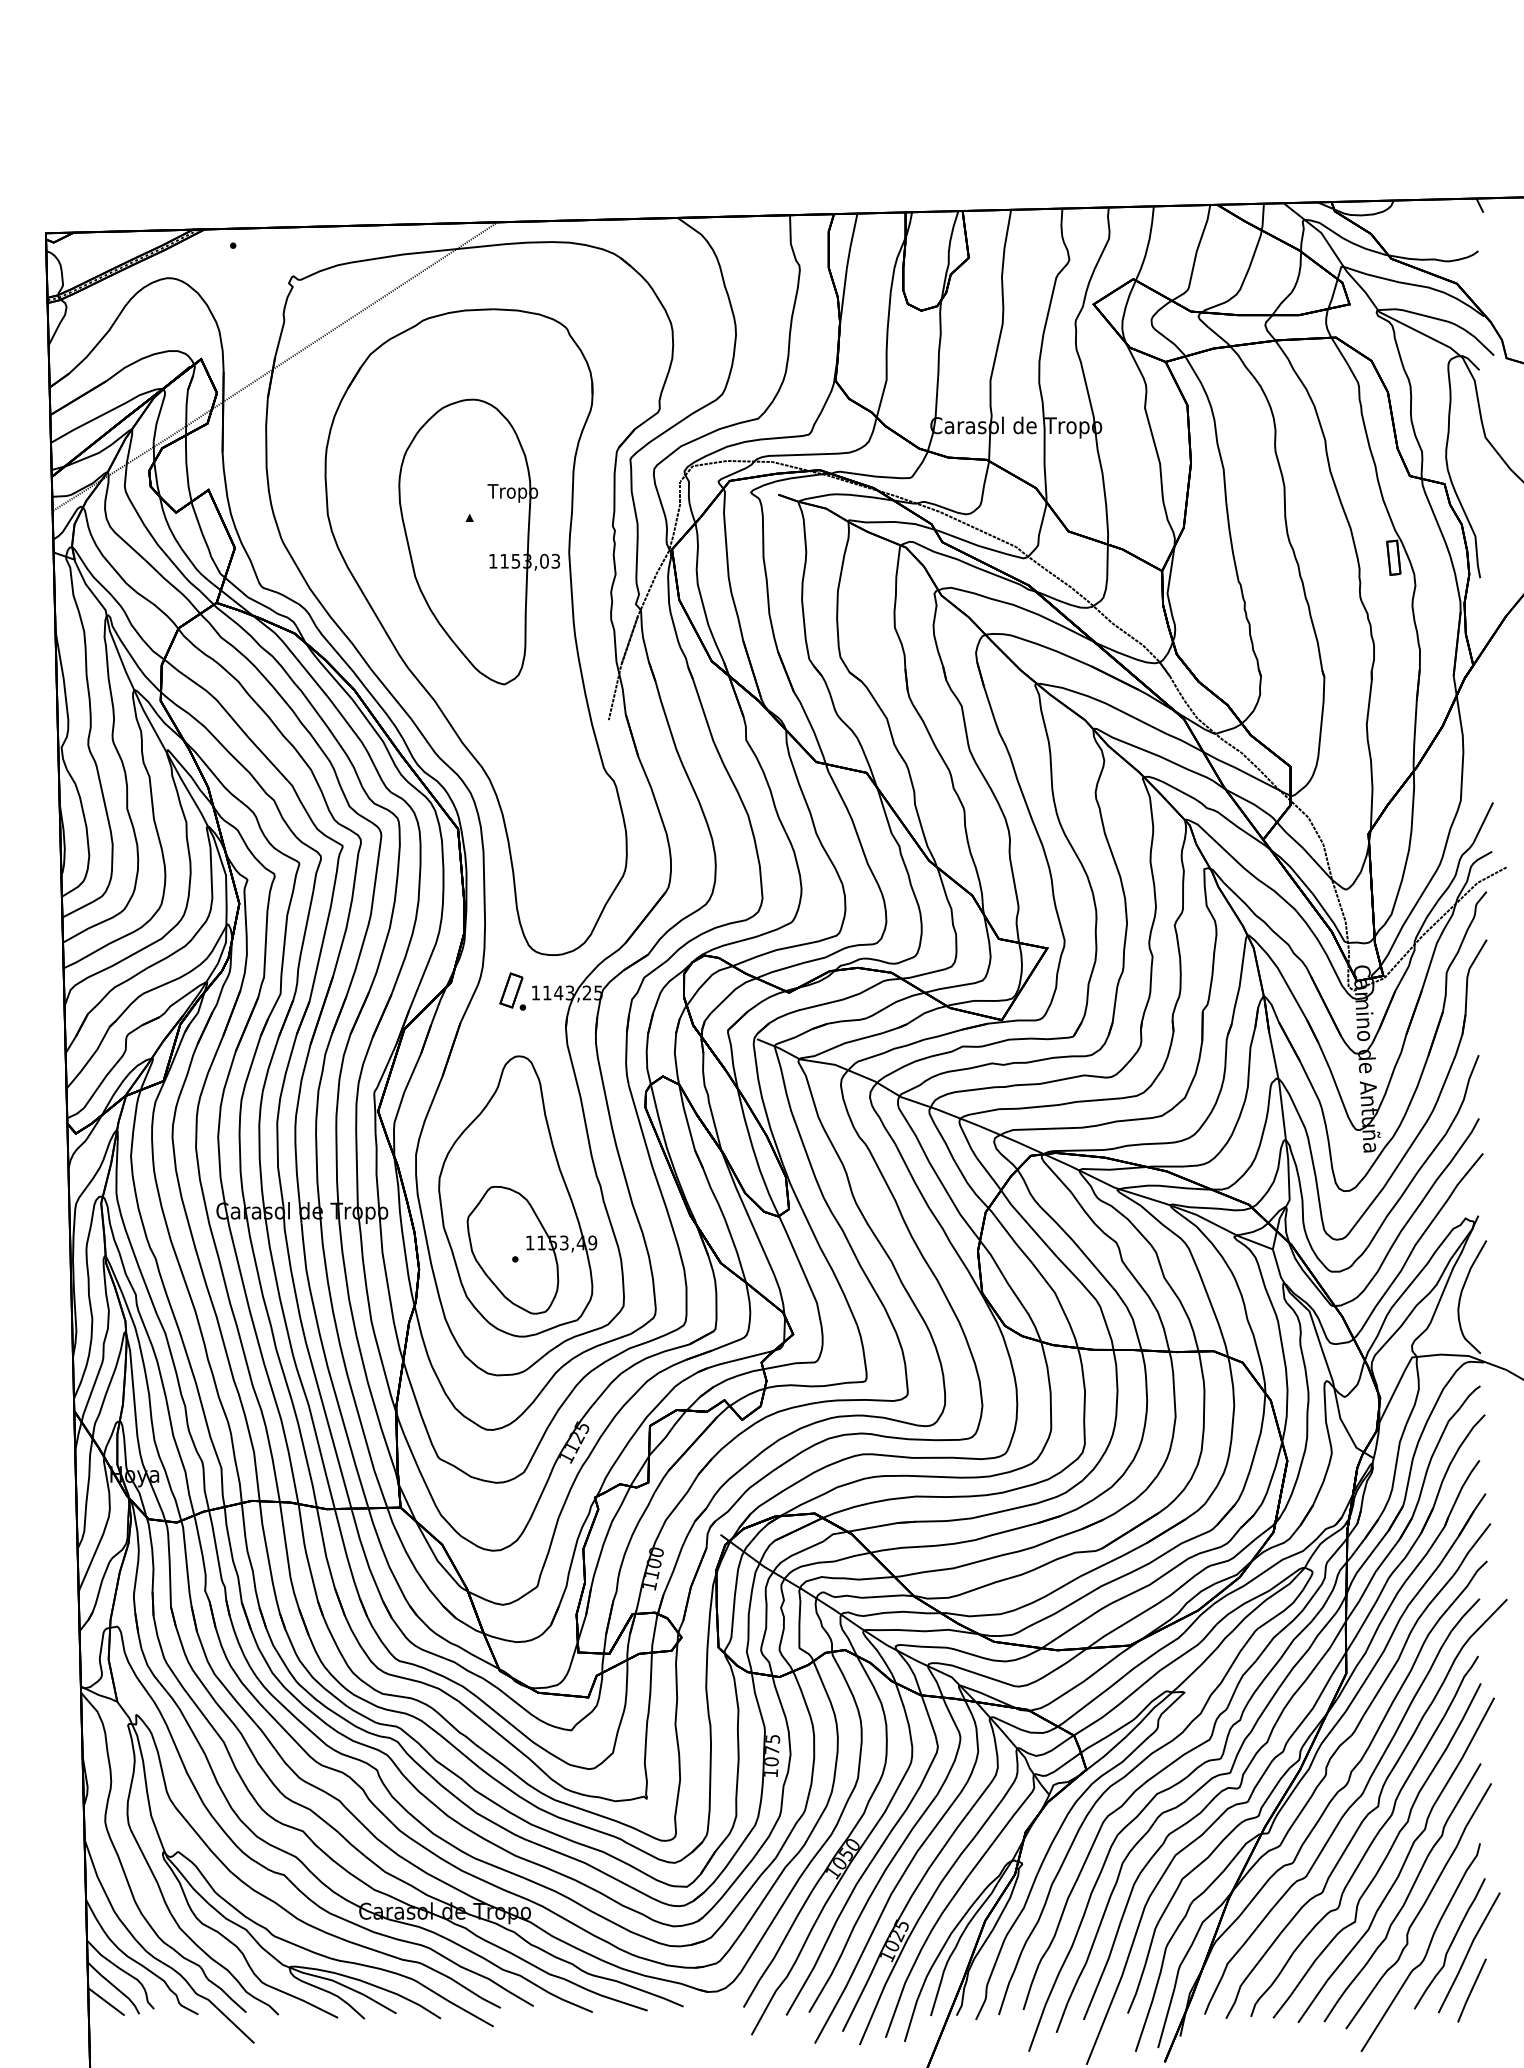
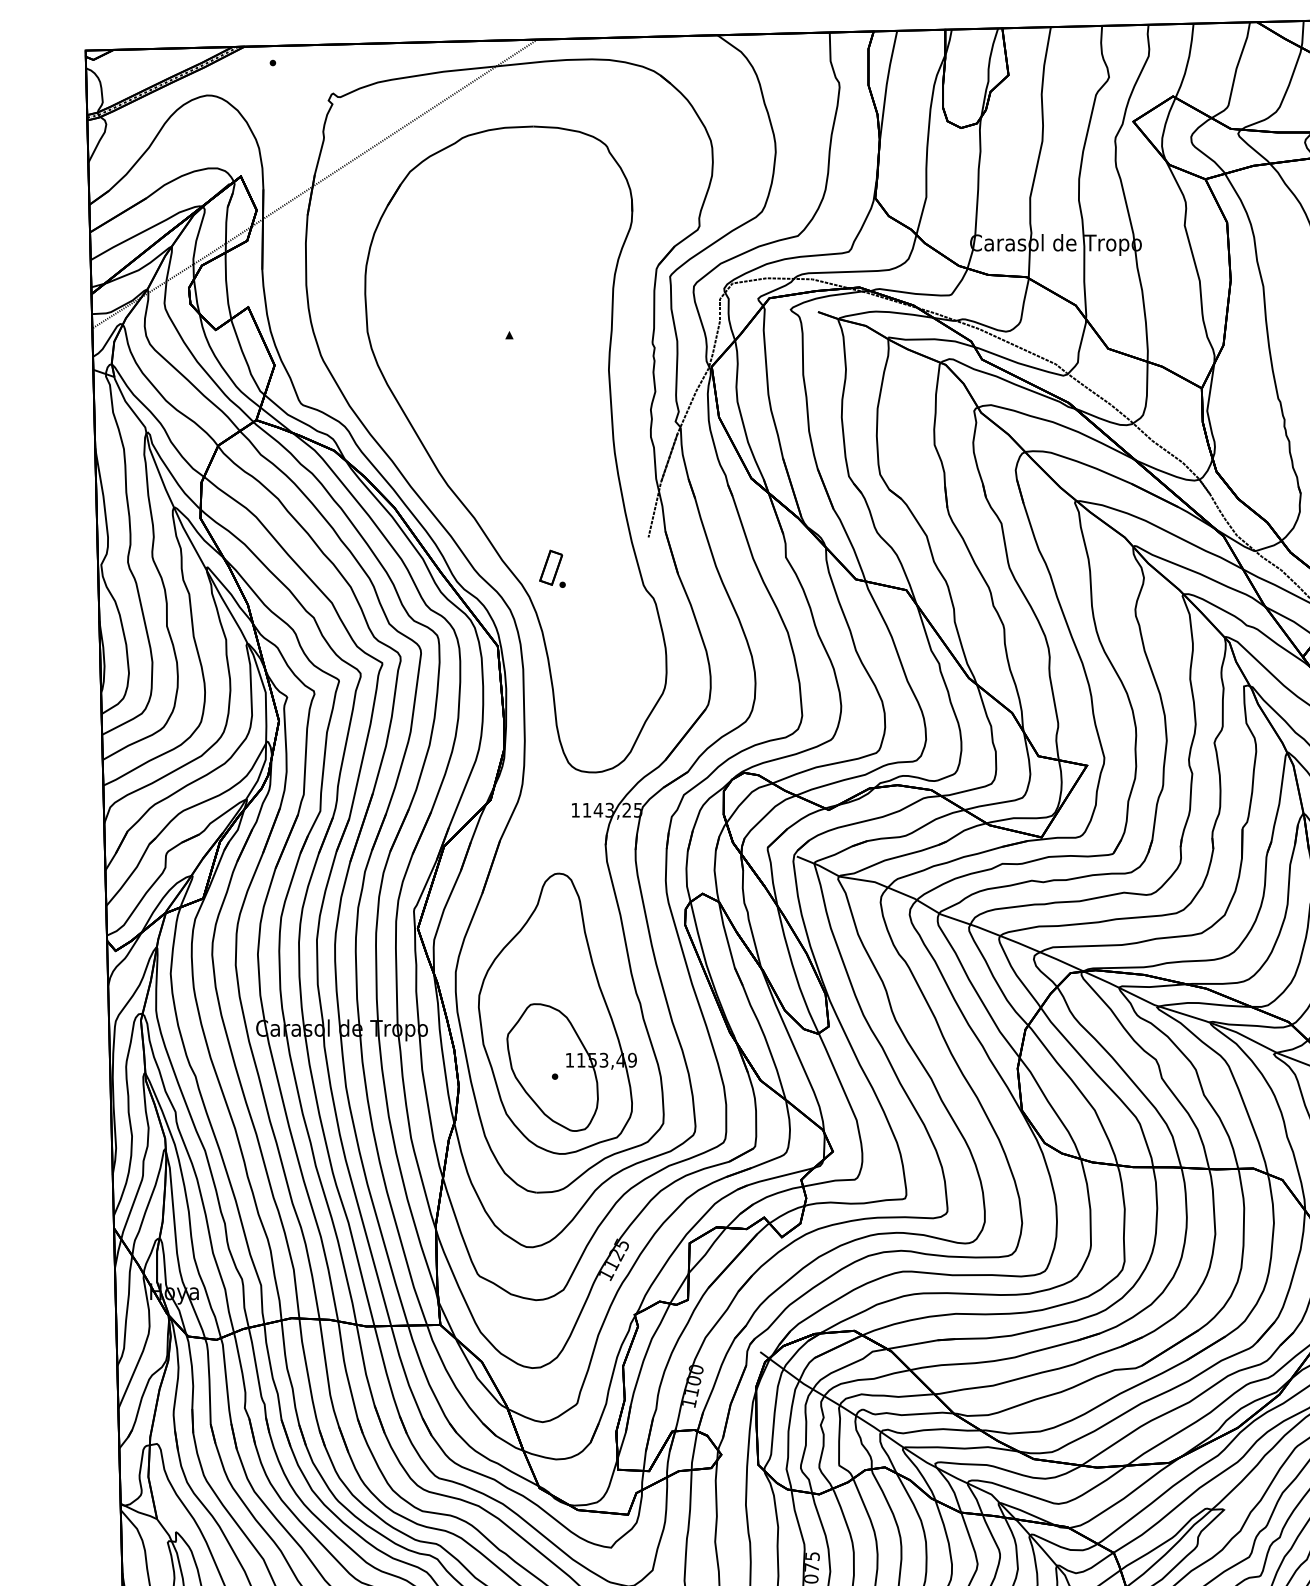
part: (479, 541) -> (519, 358), removed
part: (512, 991) -> (552, 568), moved

